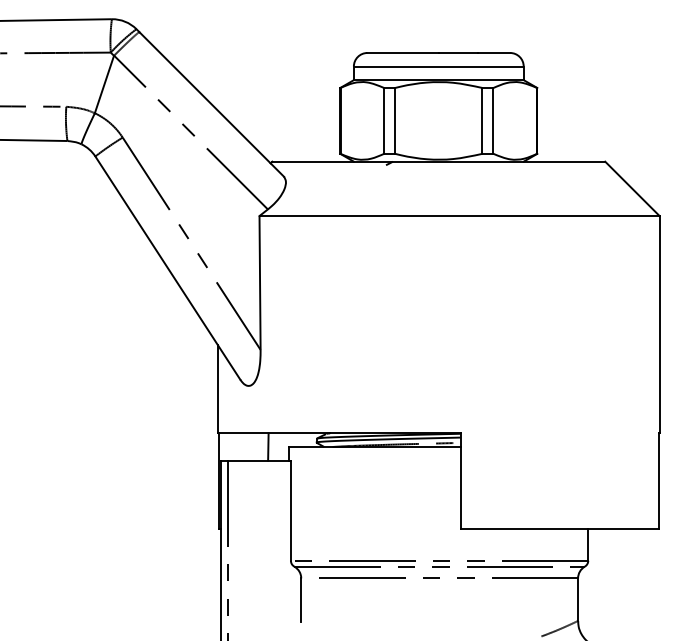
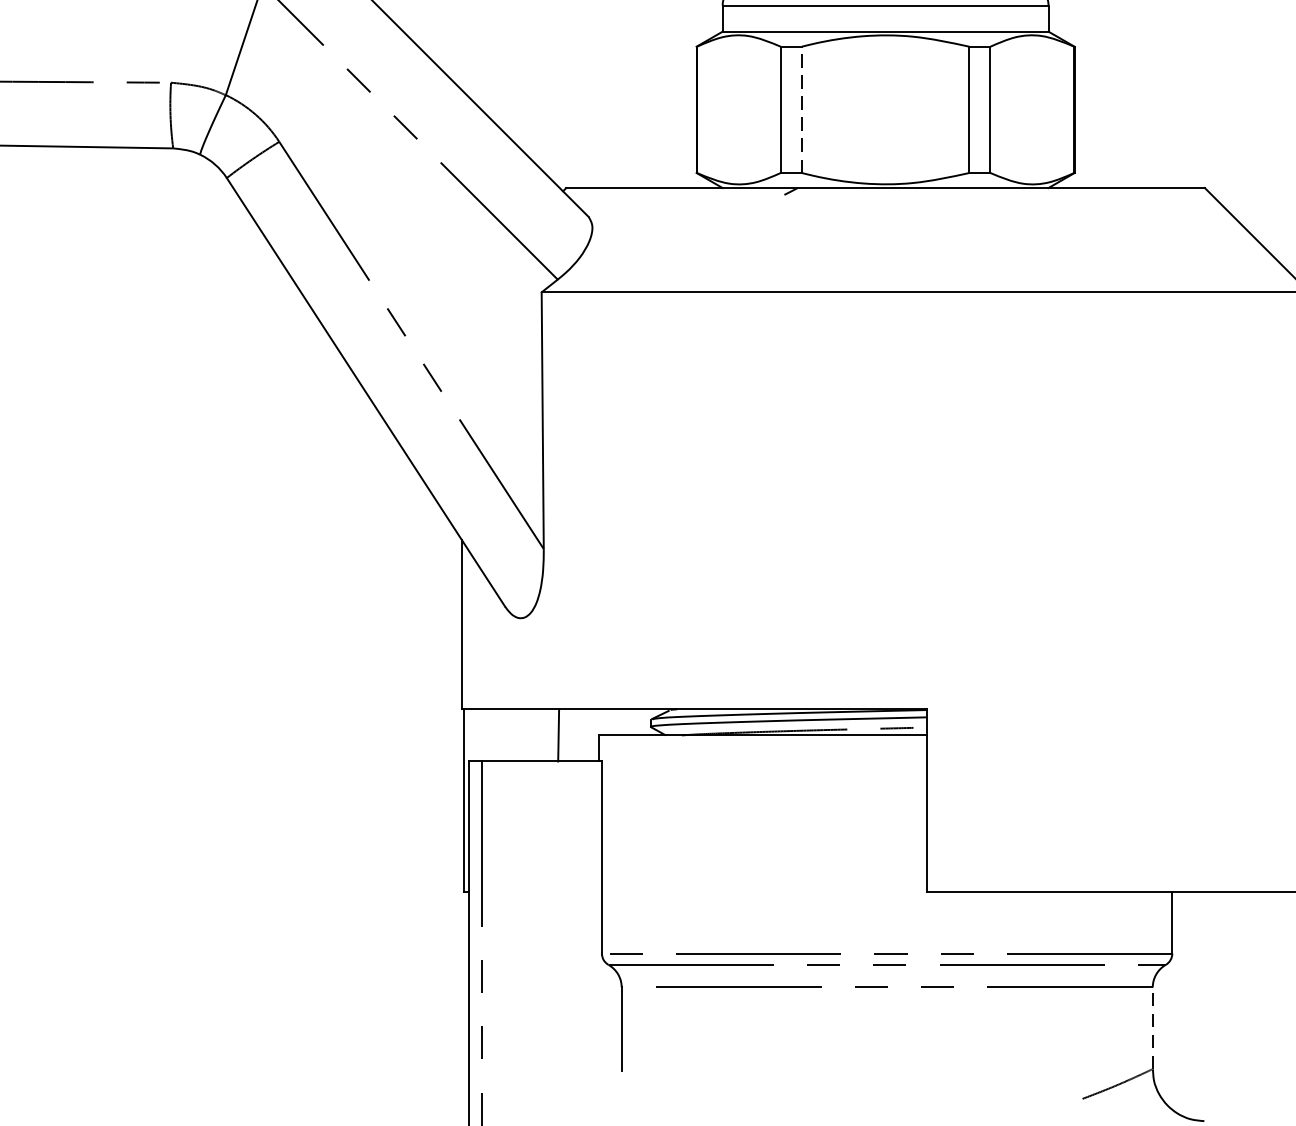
line: (395, 120) -> (802, 109), solid -> dashed
line: (578, 599) -> (1153, 1027), solid -> dashed

